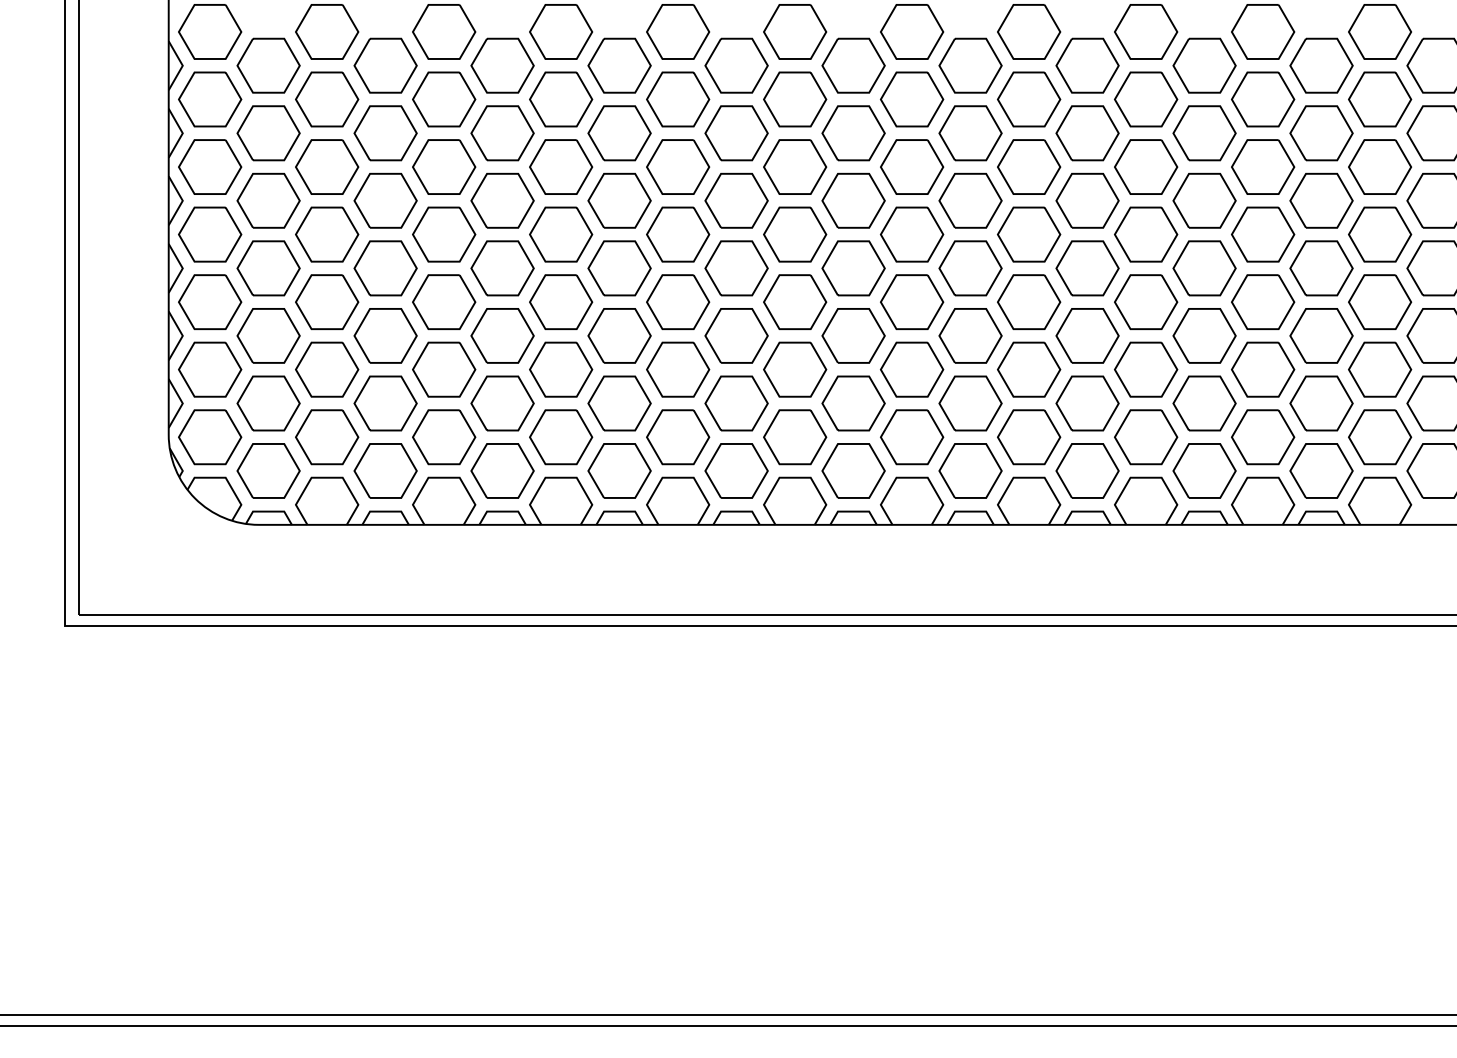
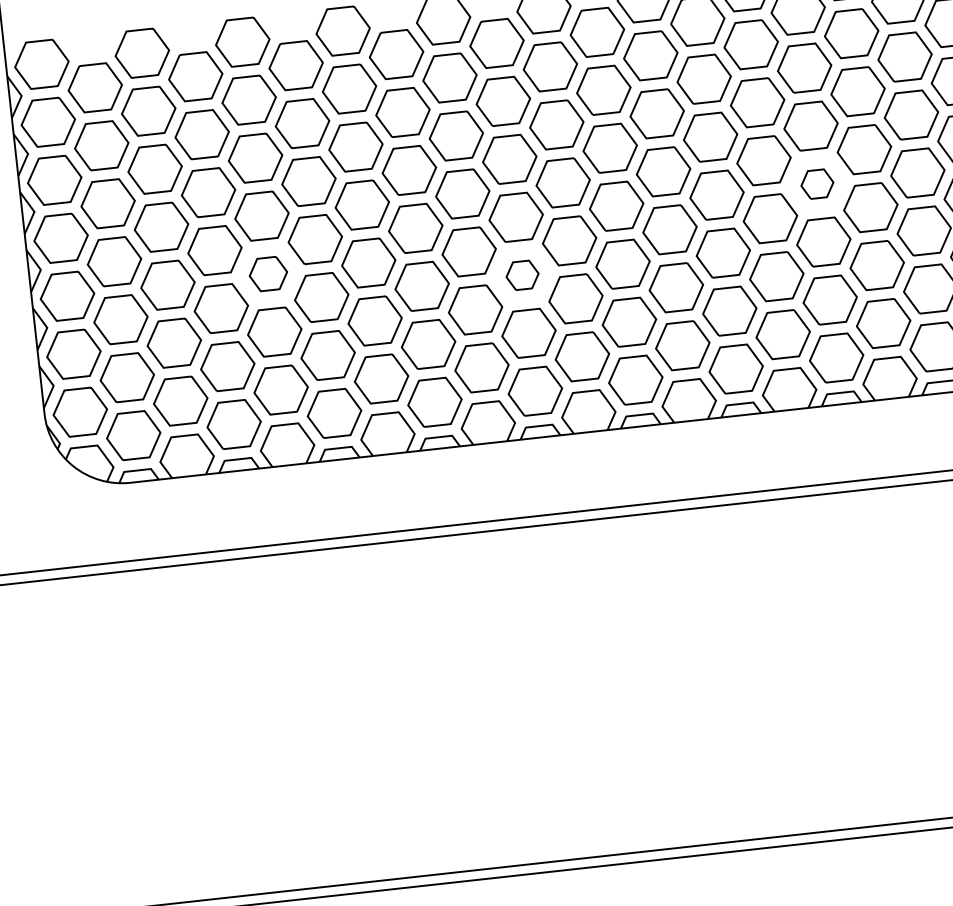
part: (1087, 268) -> (817, 184), size x0.6
part: (444, 301) -> (268, 273), size x0.7
part: (736, 335) -> (522, 275), size x0.6

